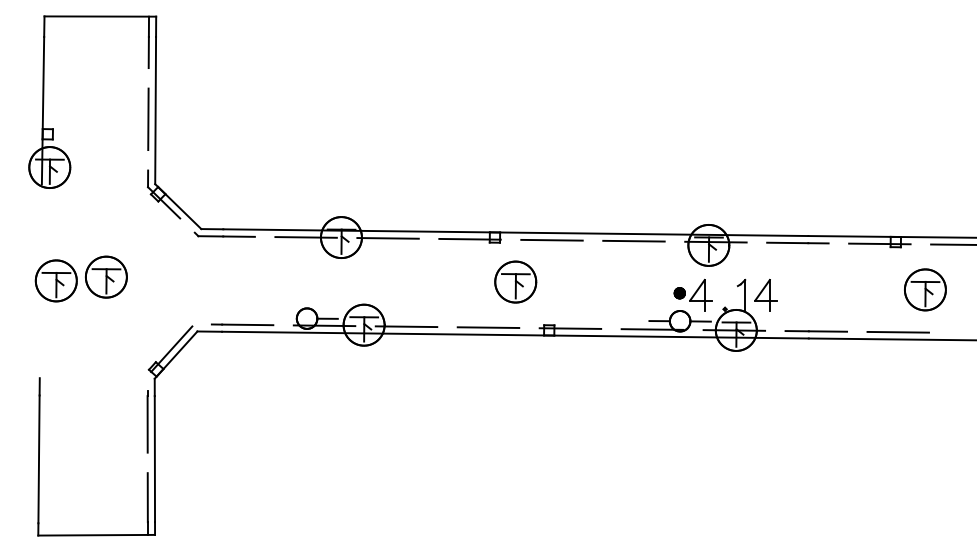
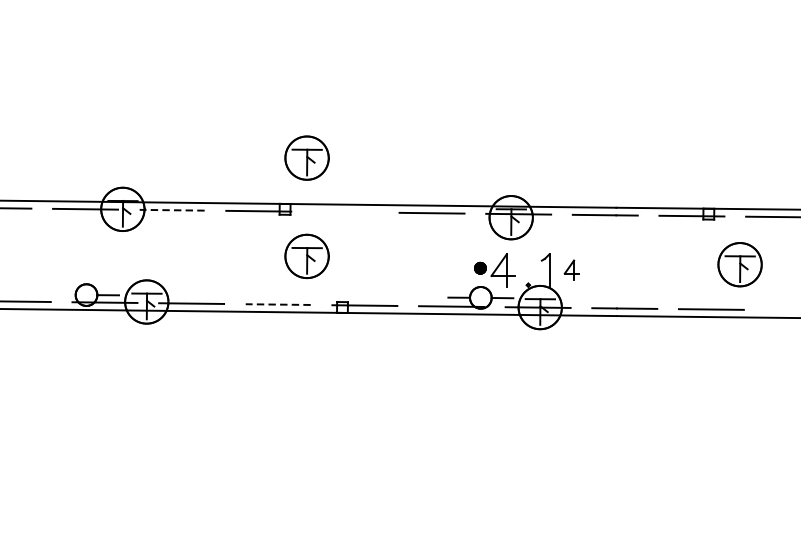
part: (515, 188) -> (306, 157), added
line: (388, 238) -> (172, 210), solid -> dashed
line: (551, 239) -> (344, 211), removed
part: (765, 294) -> (571, 269), size x0.6
line: (488, 327) -> (278, 304), solid -> dashed

